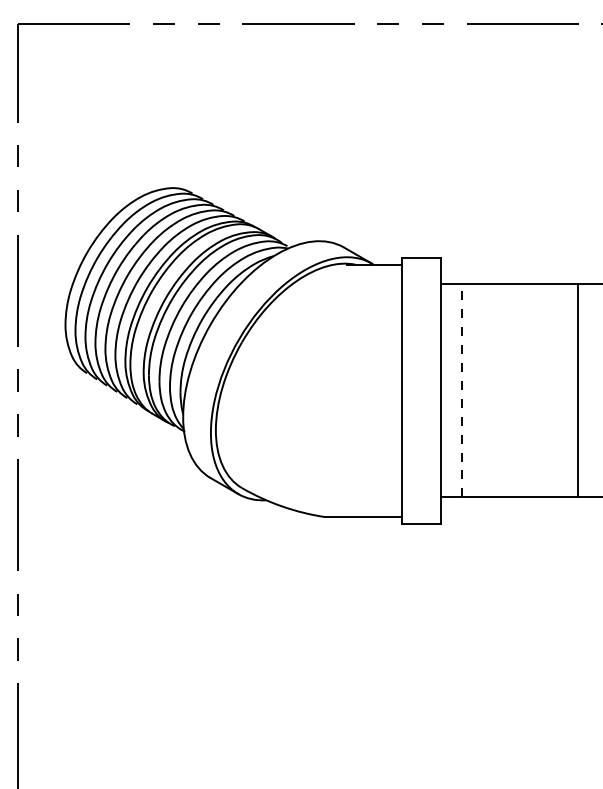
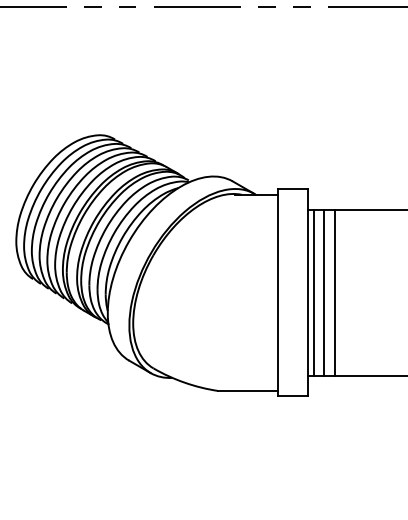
line: (448, 390) -> (314, 292), added
line: (461, 390) -> (324, 292), dashed -> solid
line: (474, 390) -> (334, 292), added

